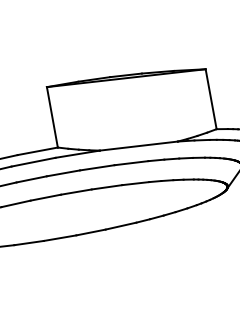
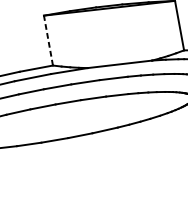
line: (52, 117) -> (48, 40), solid -> dashed

